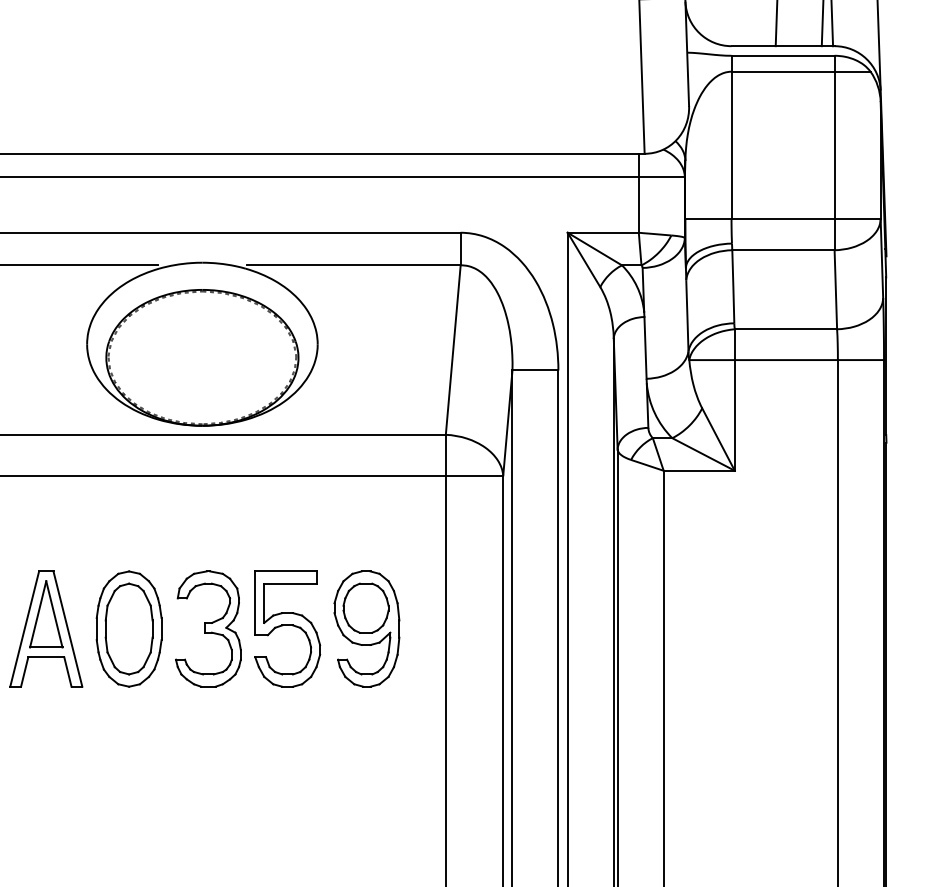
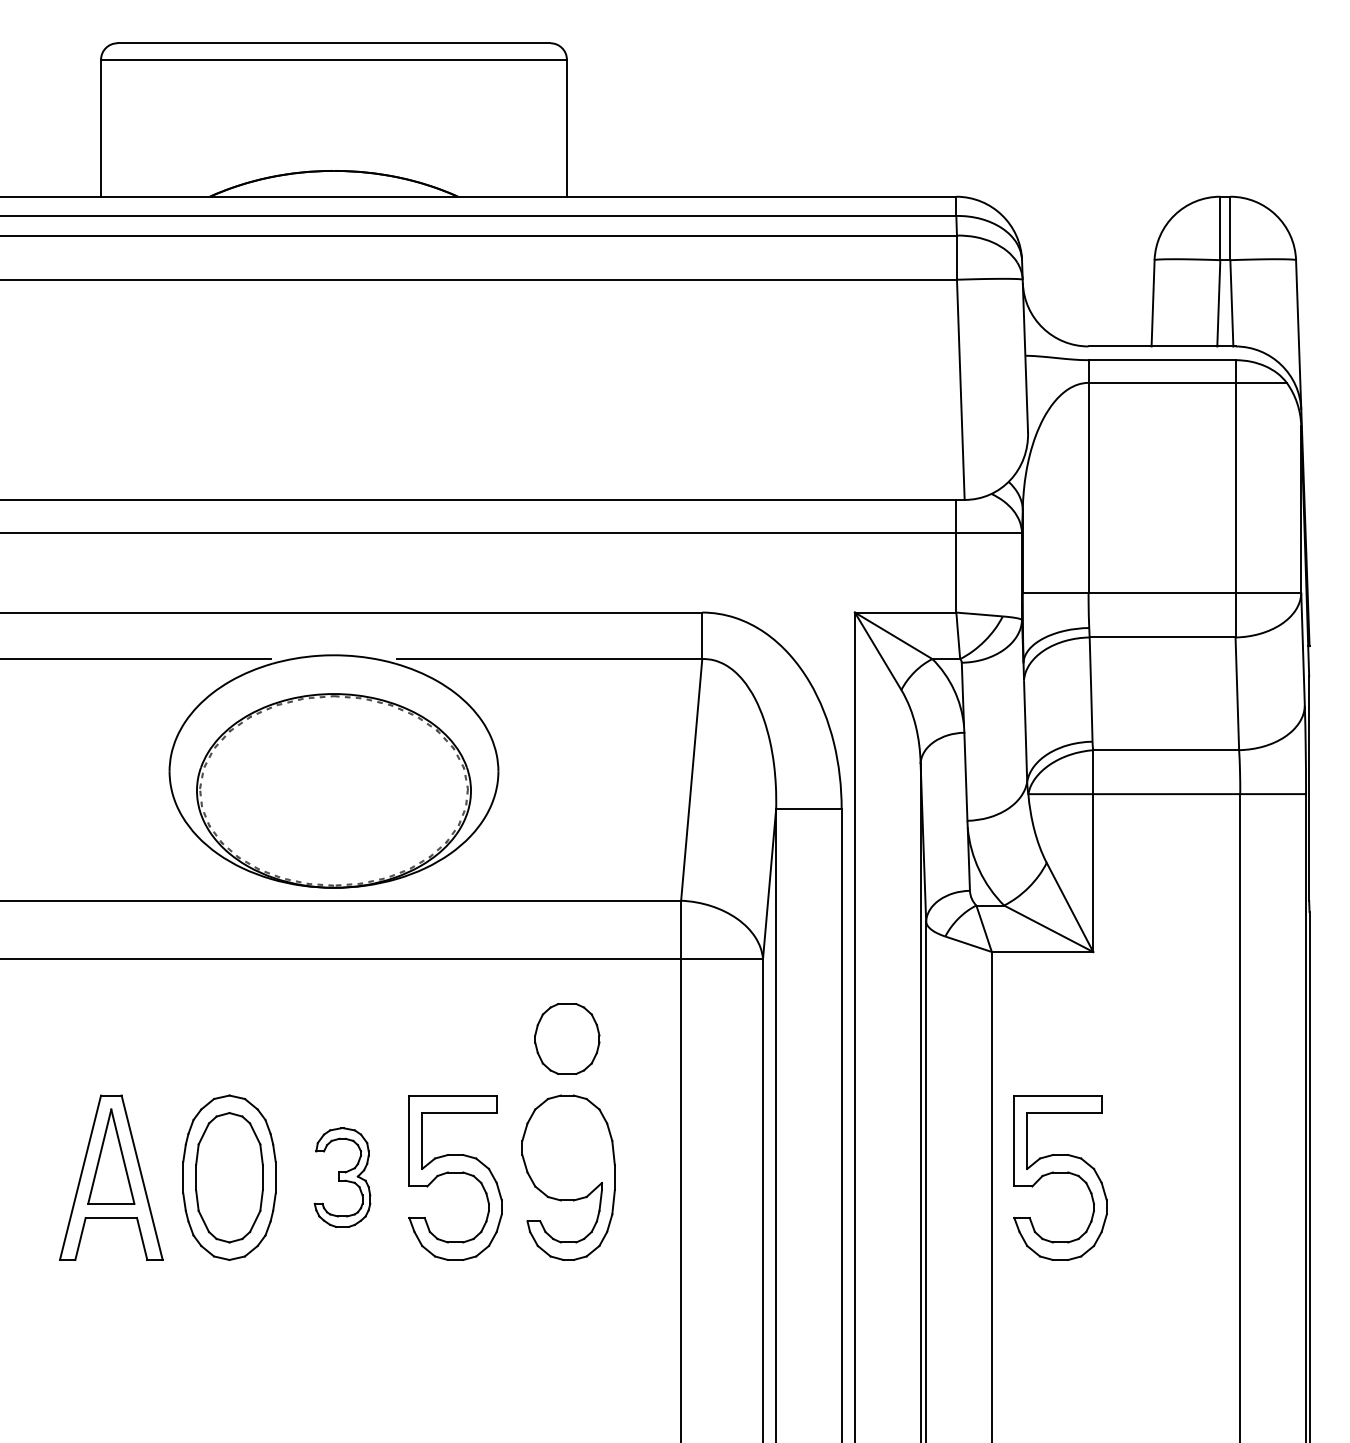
part: (366, 607) -> (567, 1038), moved
part: (208, 628) -> (342, 1177), size x0.6
part: (711, 628) -> (1060, 1177), added

